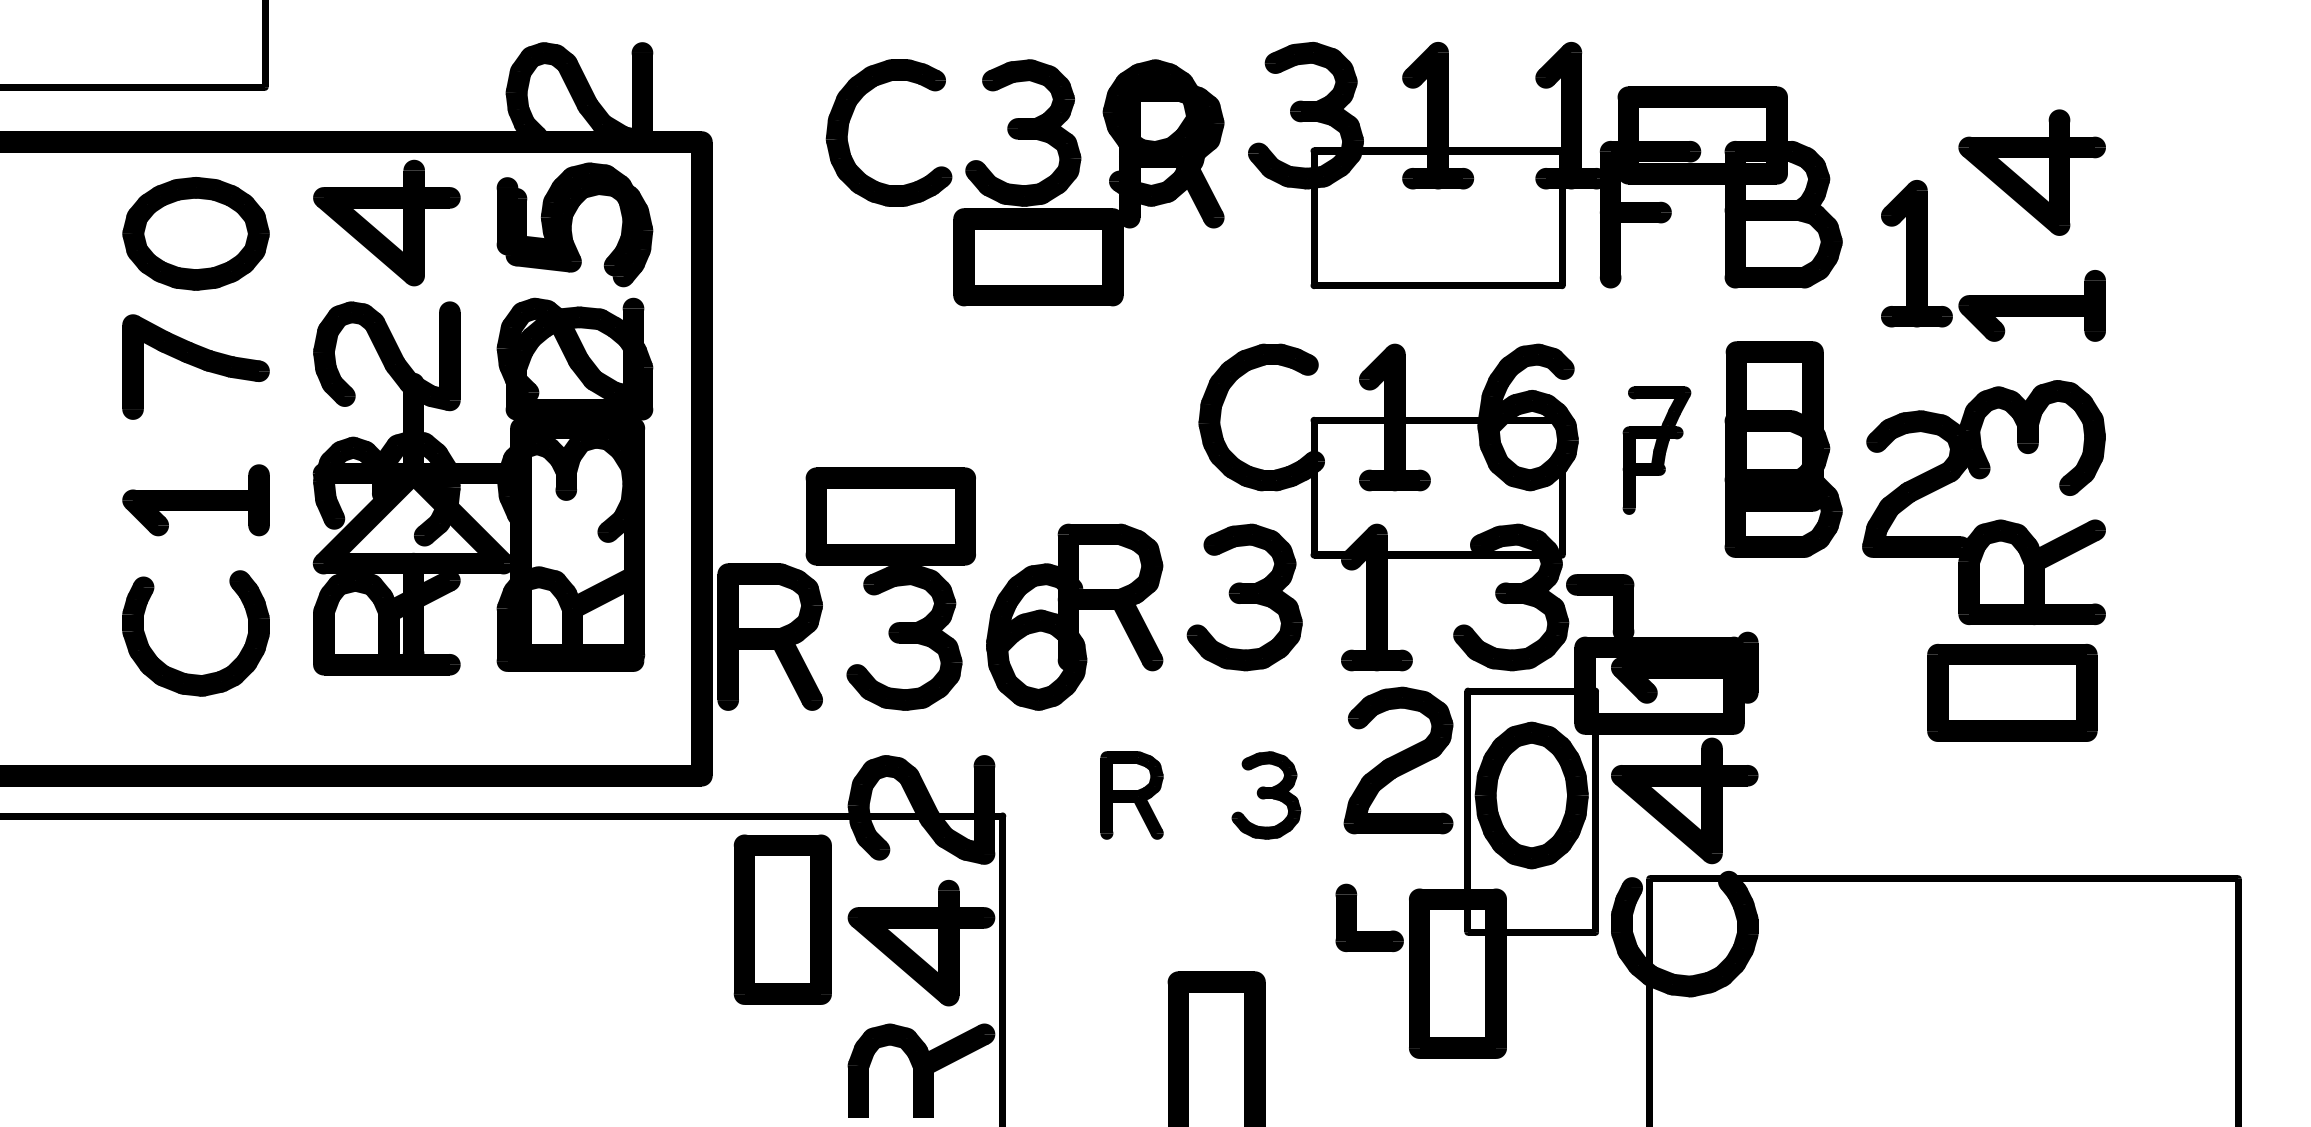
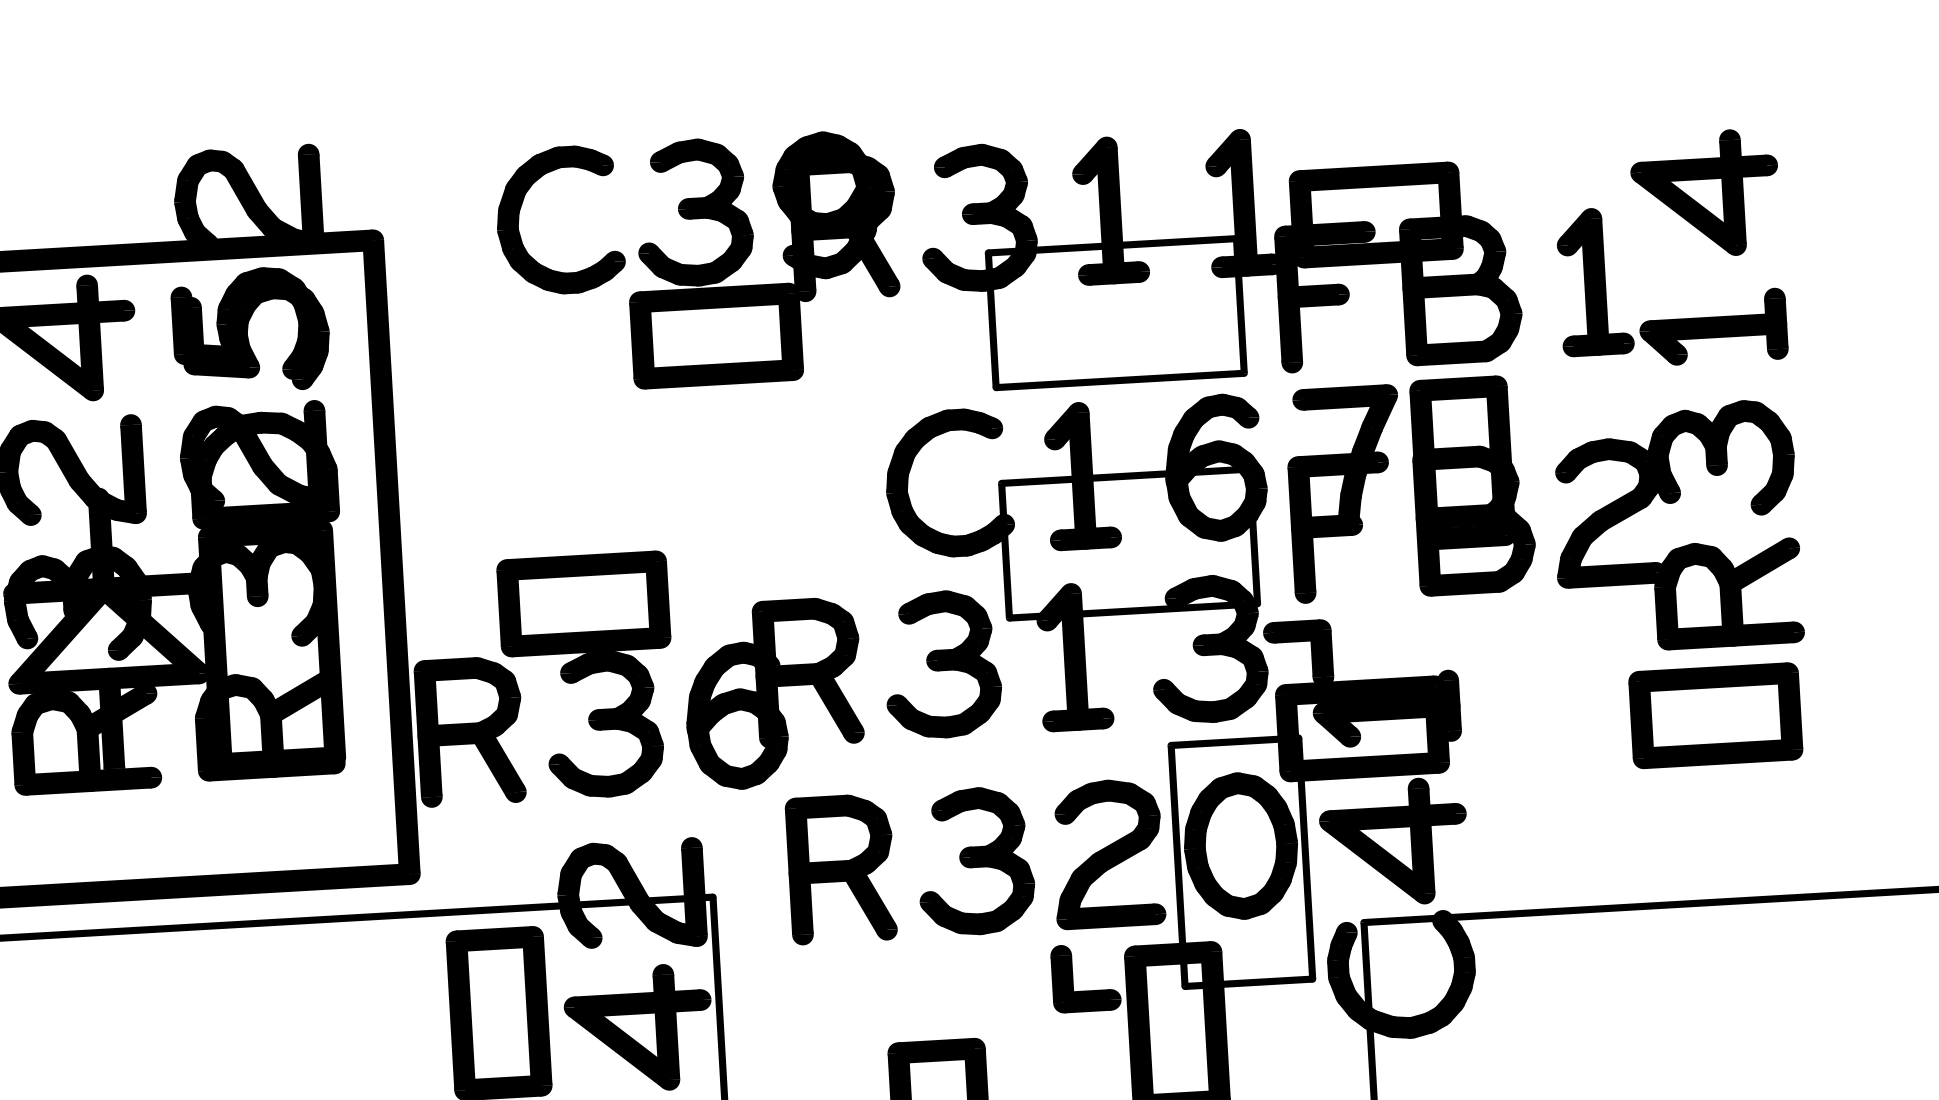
part: (1545, 165) -> (1220, 254), moved
part: (1656, 450) -> (1345, 493), size x1.67
part: (1398, 760) -> (1107, 853), moved
part: (1131, 795) -> (840, 869), size x1.67
part: (1266, 795) -> (975, 861), size x1.67

